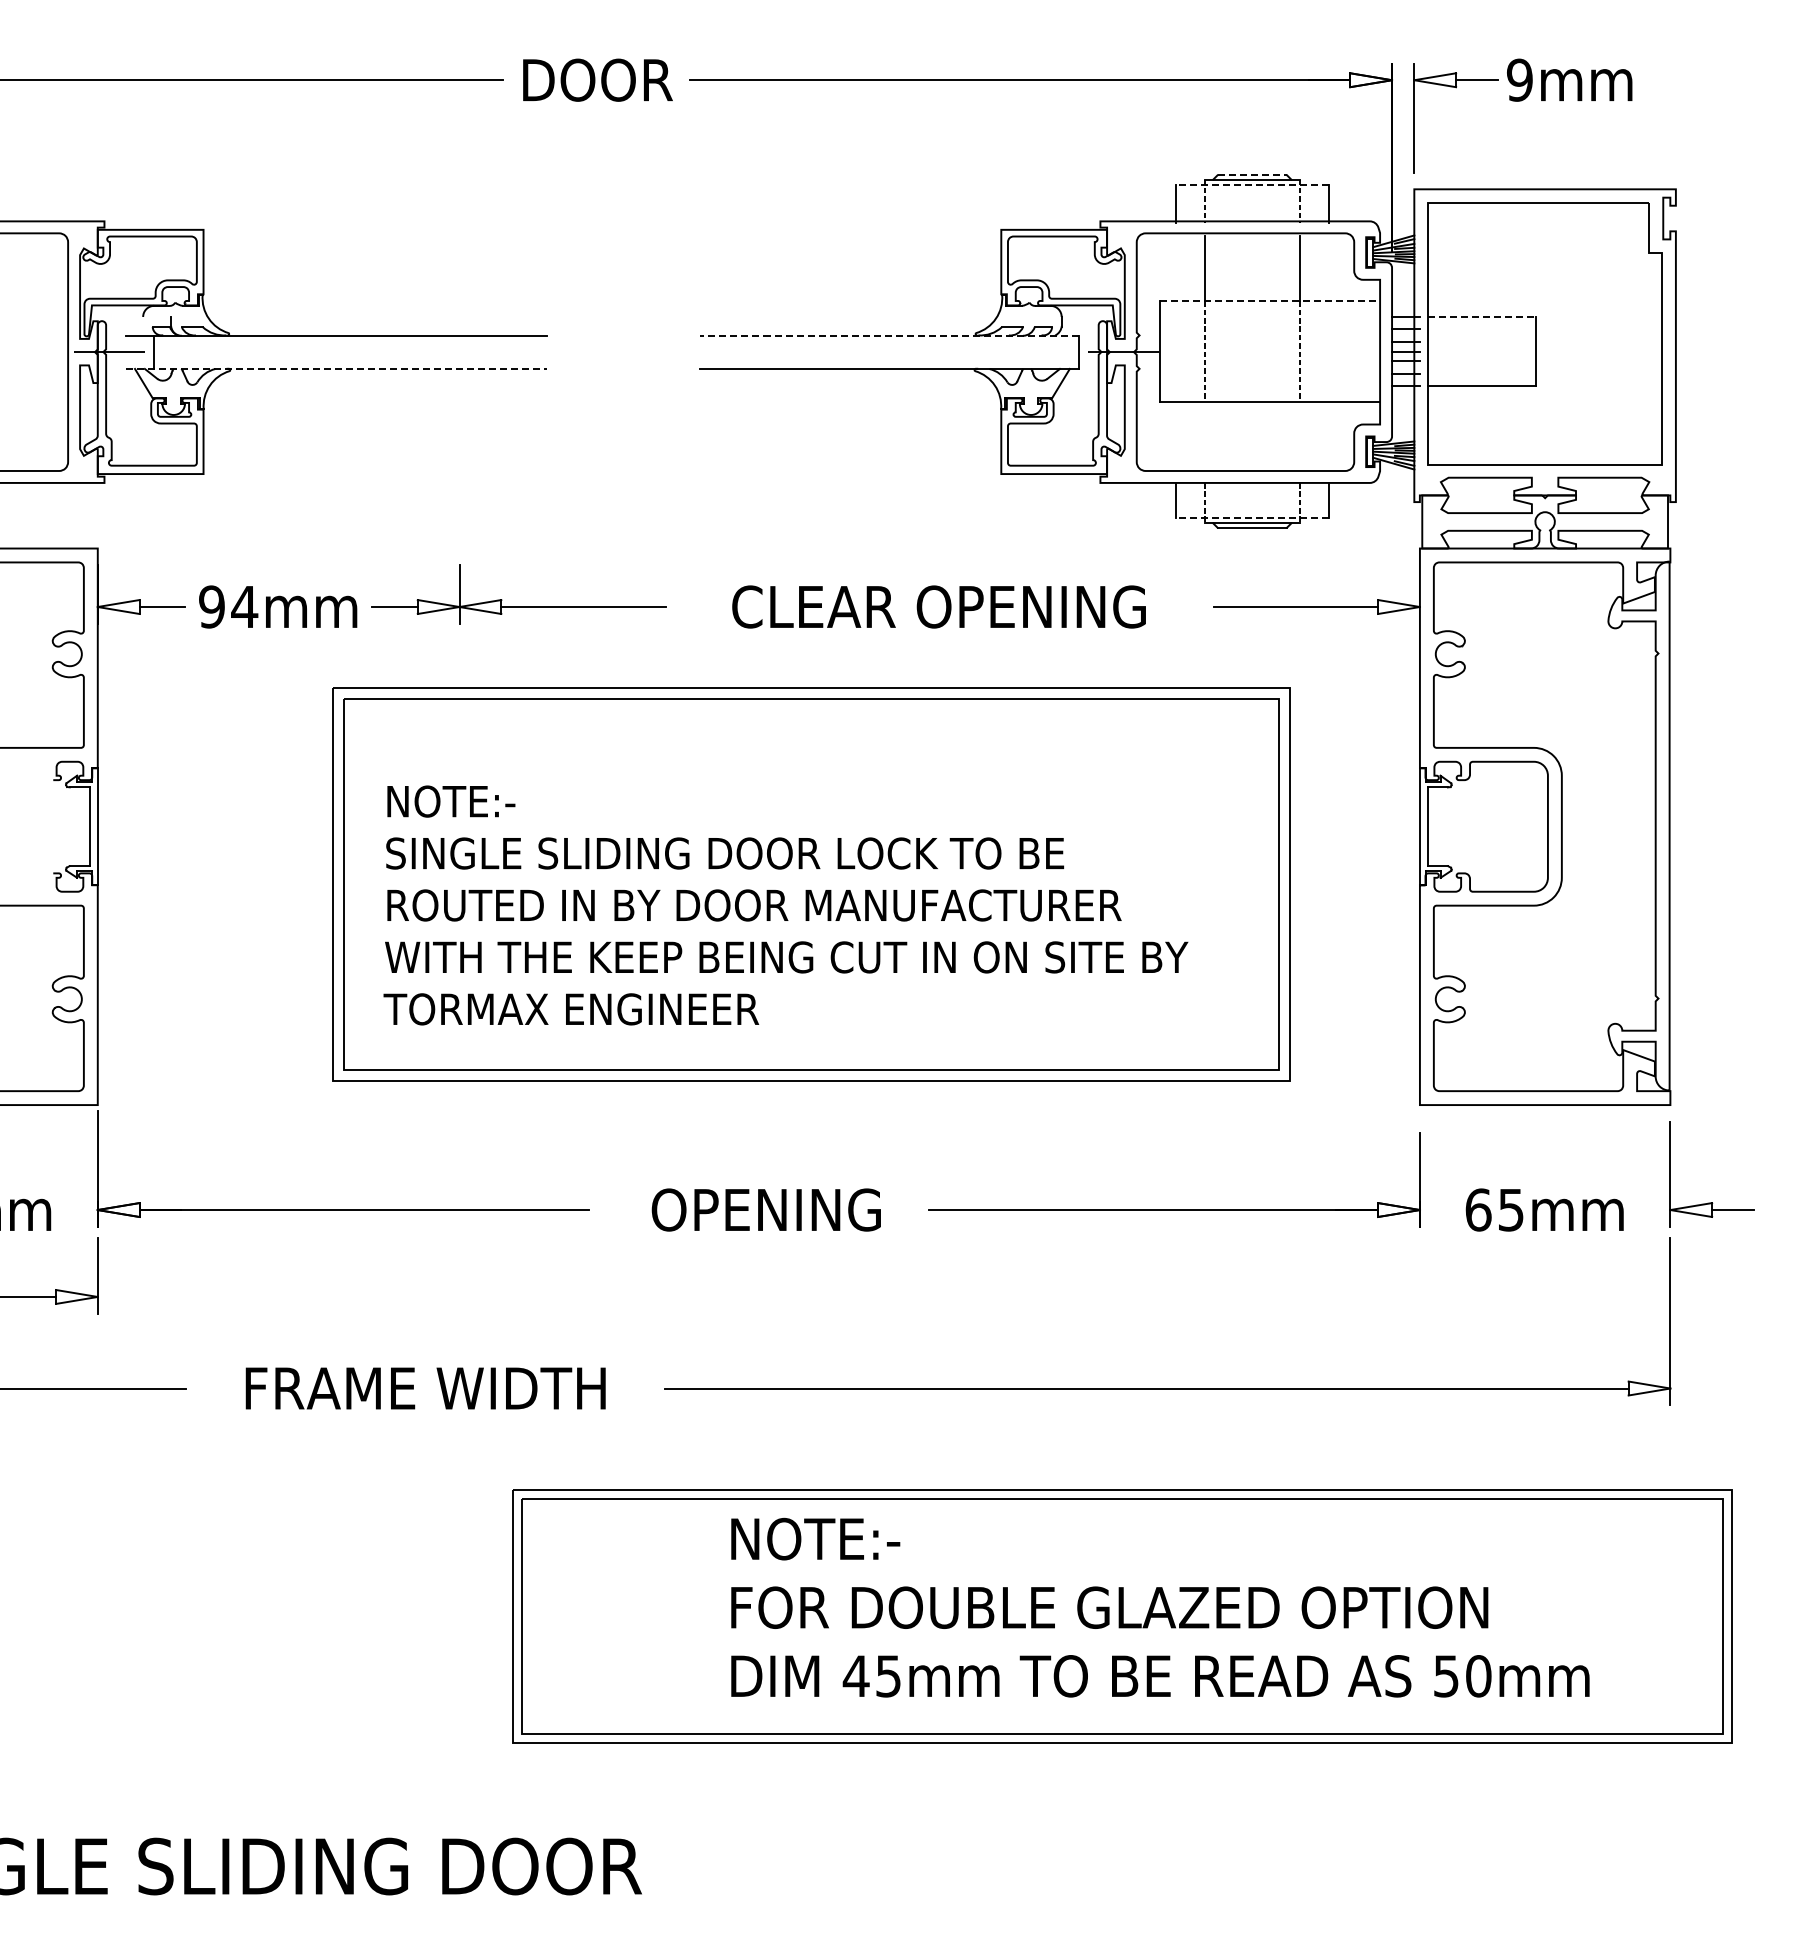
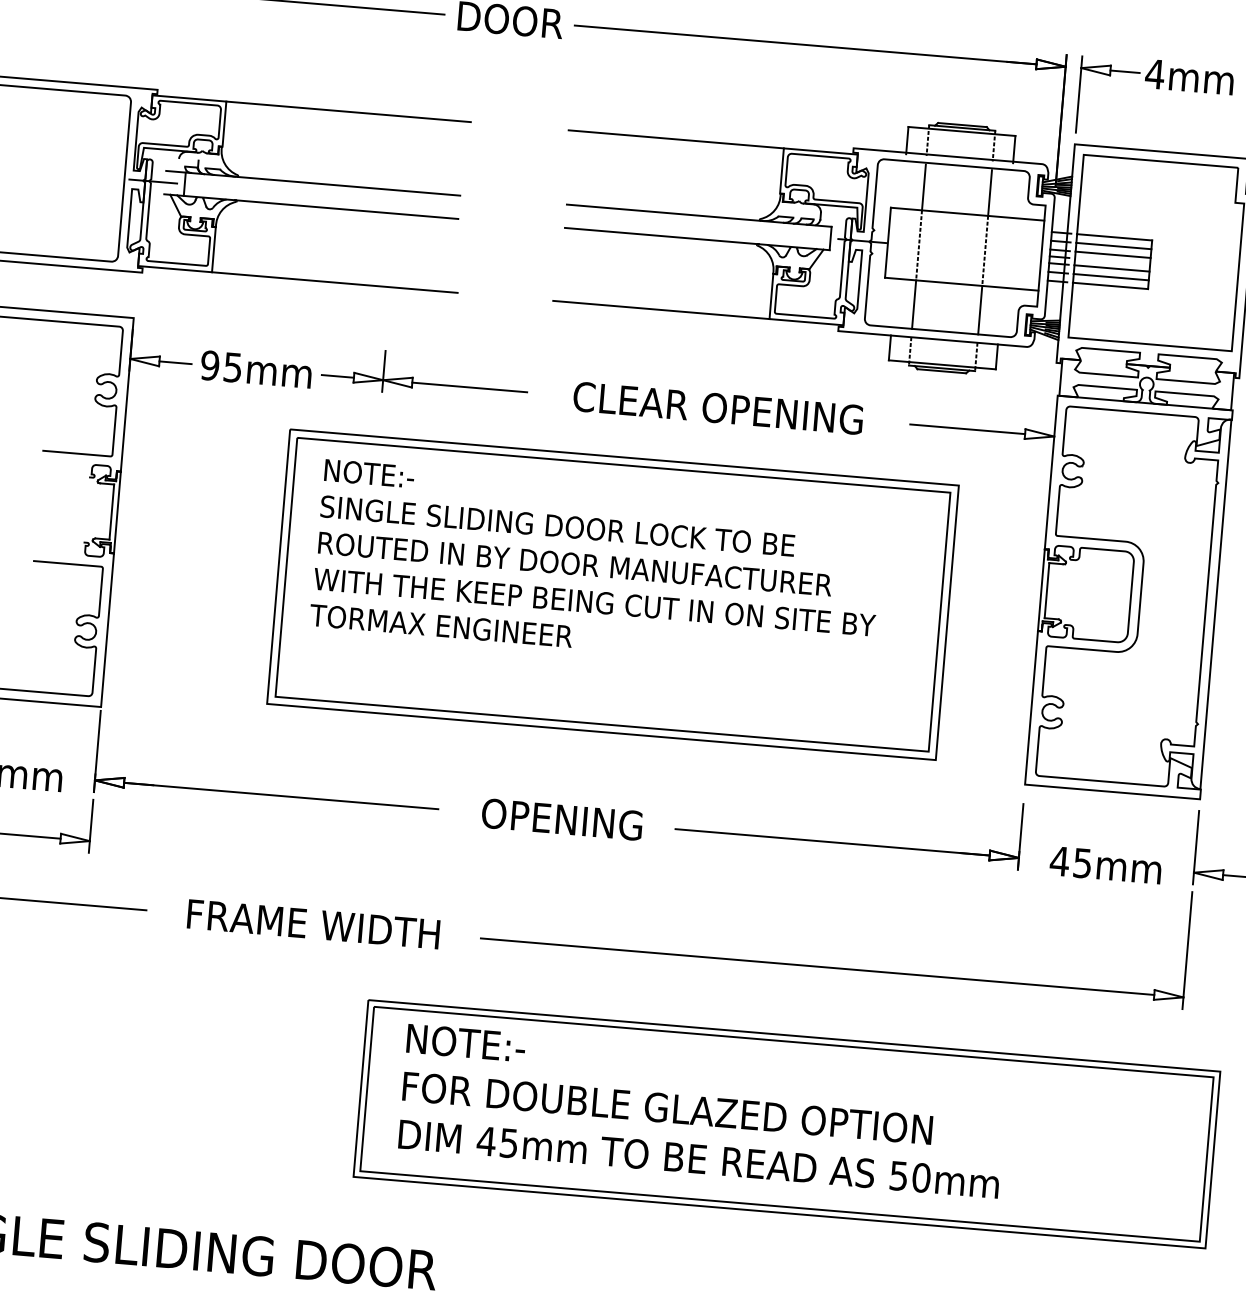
text: (1519, 79) -> (1154, 73), 9mm -> 4mm
line: (1252, 175) -> (962, 125), dashed -> solid
line: (1252, 184) -> (962, 131), dashed -> solid
line: (378, 229) -> (348, 111), added
line: (847, 229) -> (676, 139), added
line: (1270, 301) -> (967, 214), dashed -> solid
line: (1481, 316) -> (1114, 237), dashed -> solid
line: (1481, 329) -> (1113, 246), added
line: (888, 335) -> (698, 215), dashed -> solid
line: (1481, 341) -> (1112, 254), added
line: (1481, 361) -> (1111, 268), added
line: (337, 368) -> (311, 206), dashed -> solid
line: (1481, 373) -> (1111, 276), added
line: (1204, 436) -> (913, 304), added
line: (1299, 436) -> (980, 310), added
line: (379, 474) -> (334, 282), added
line: (846, 474) -> (661, 310), added
line: (1252, 518) -> (942, 364), dashed -> solid
text: (244, 607) -> (232, 367), 94mm -> 95mm
text: (785, 905) -> (596, 565), moved
text: (1478, 1209) -> (1059, 861), 65mm -> 45mm
text: (1160, 1607) -> (703, 1111), moved

